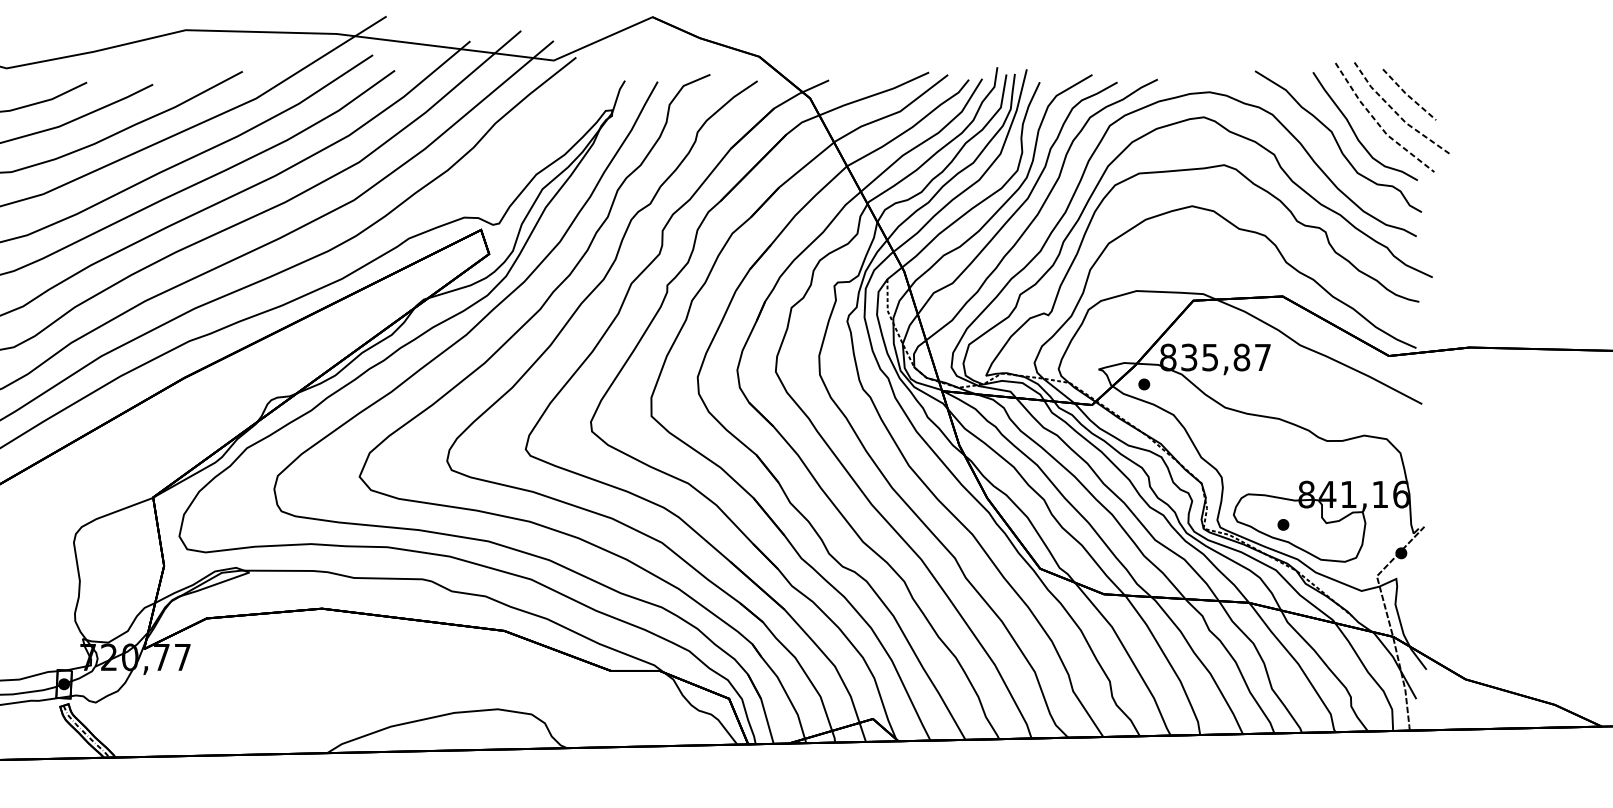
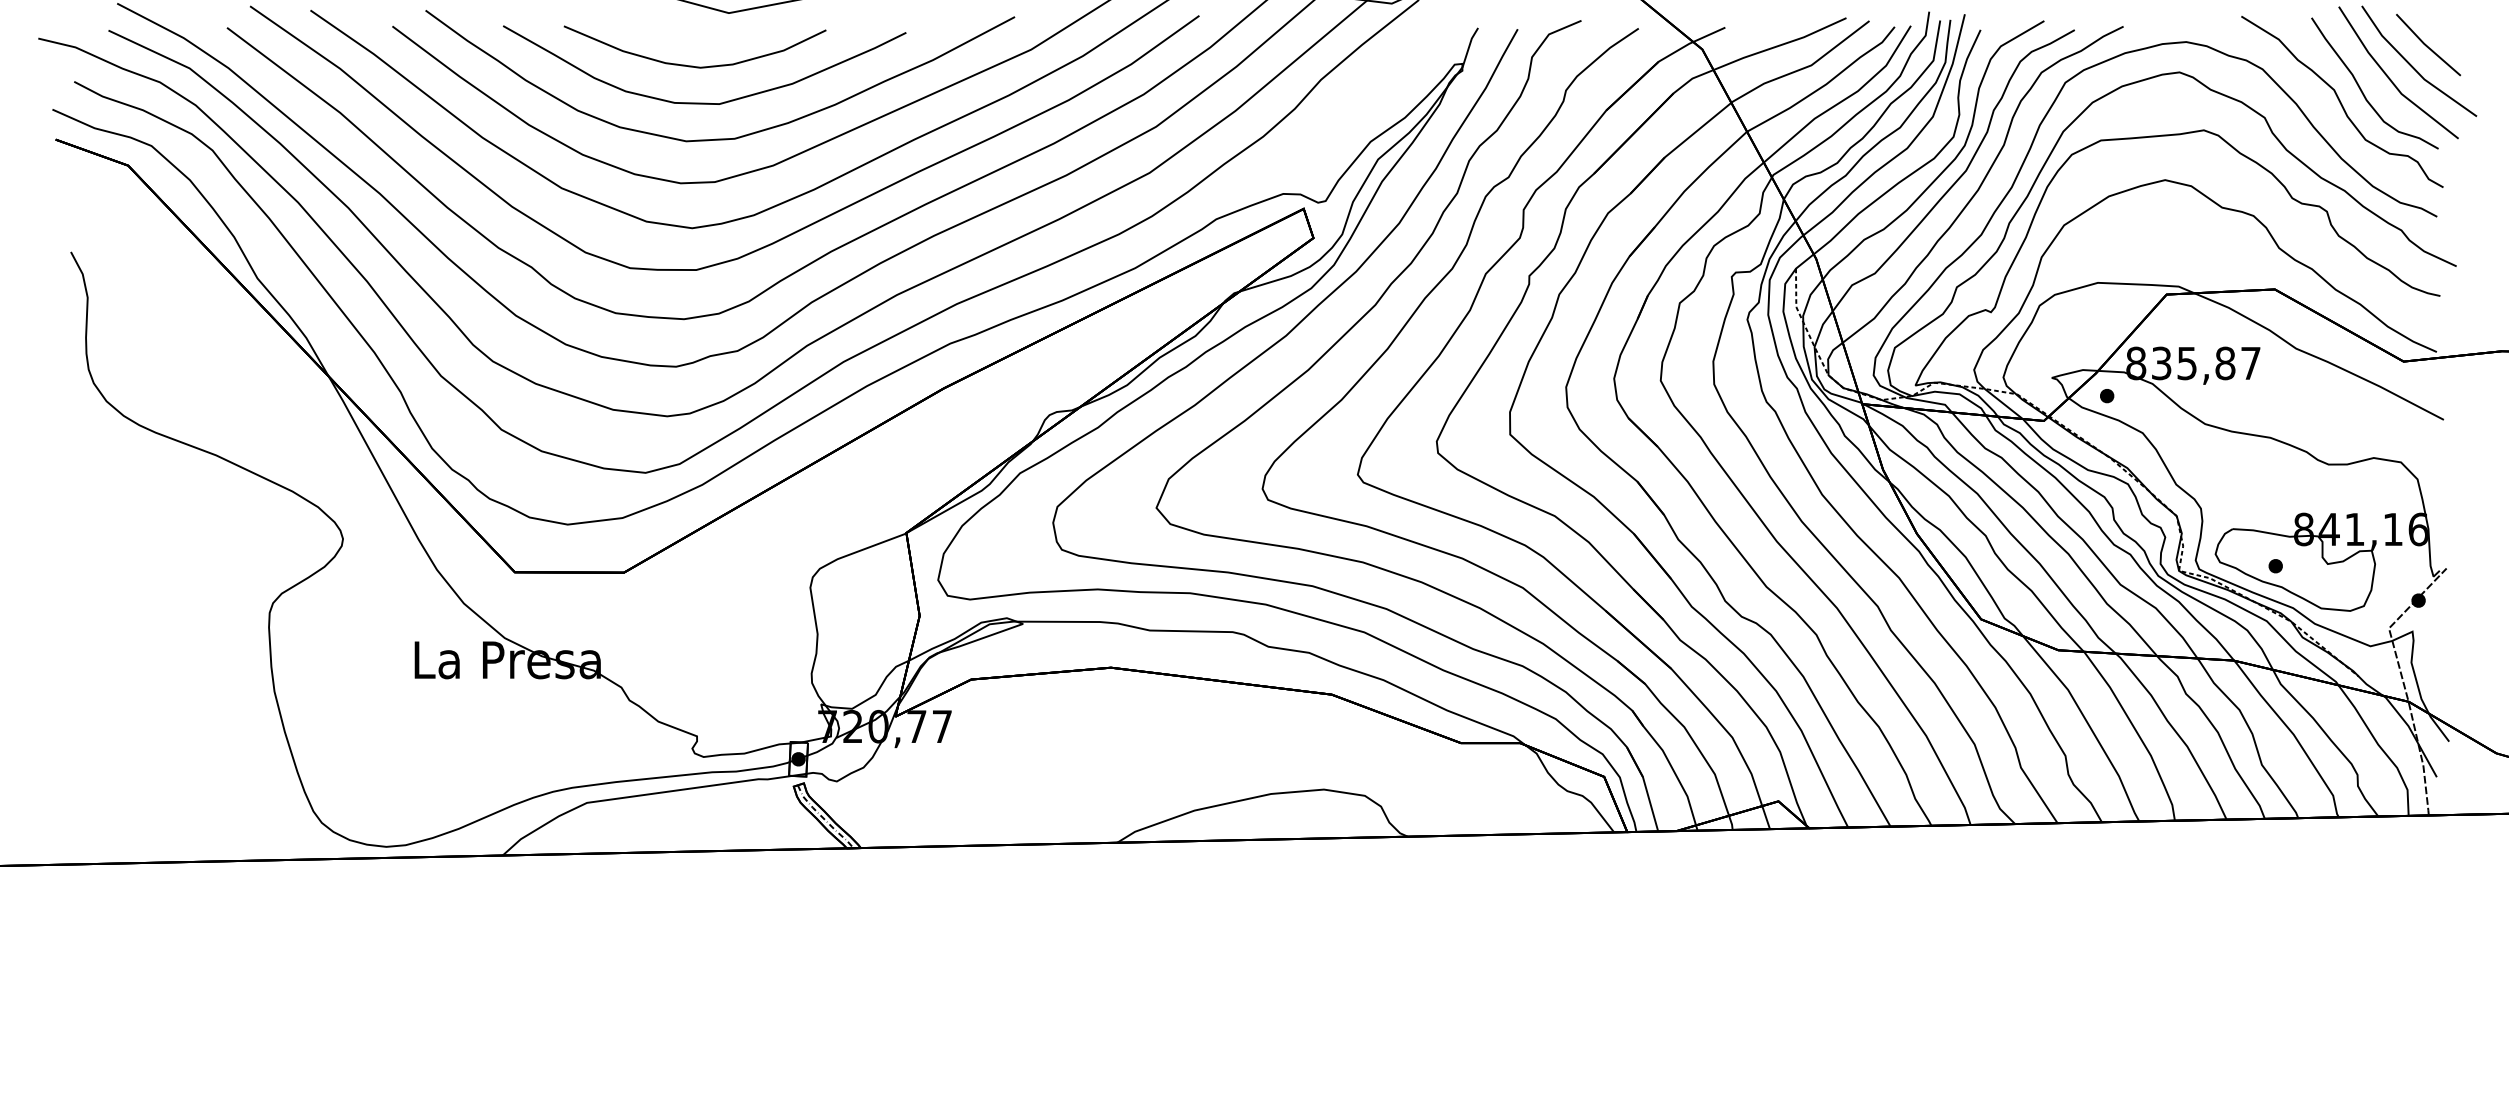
line: (1408, 95) -> (2427, 46), dashed -> solid
line: (1397, 114) -> (2413, 68), dashed -> solid
line: (1378, 123) -> (2390, 80), dashed -> solid

